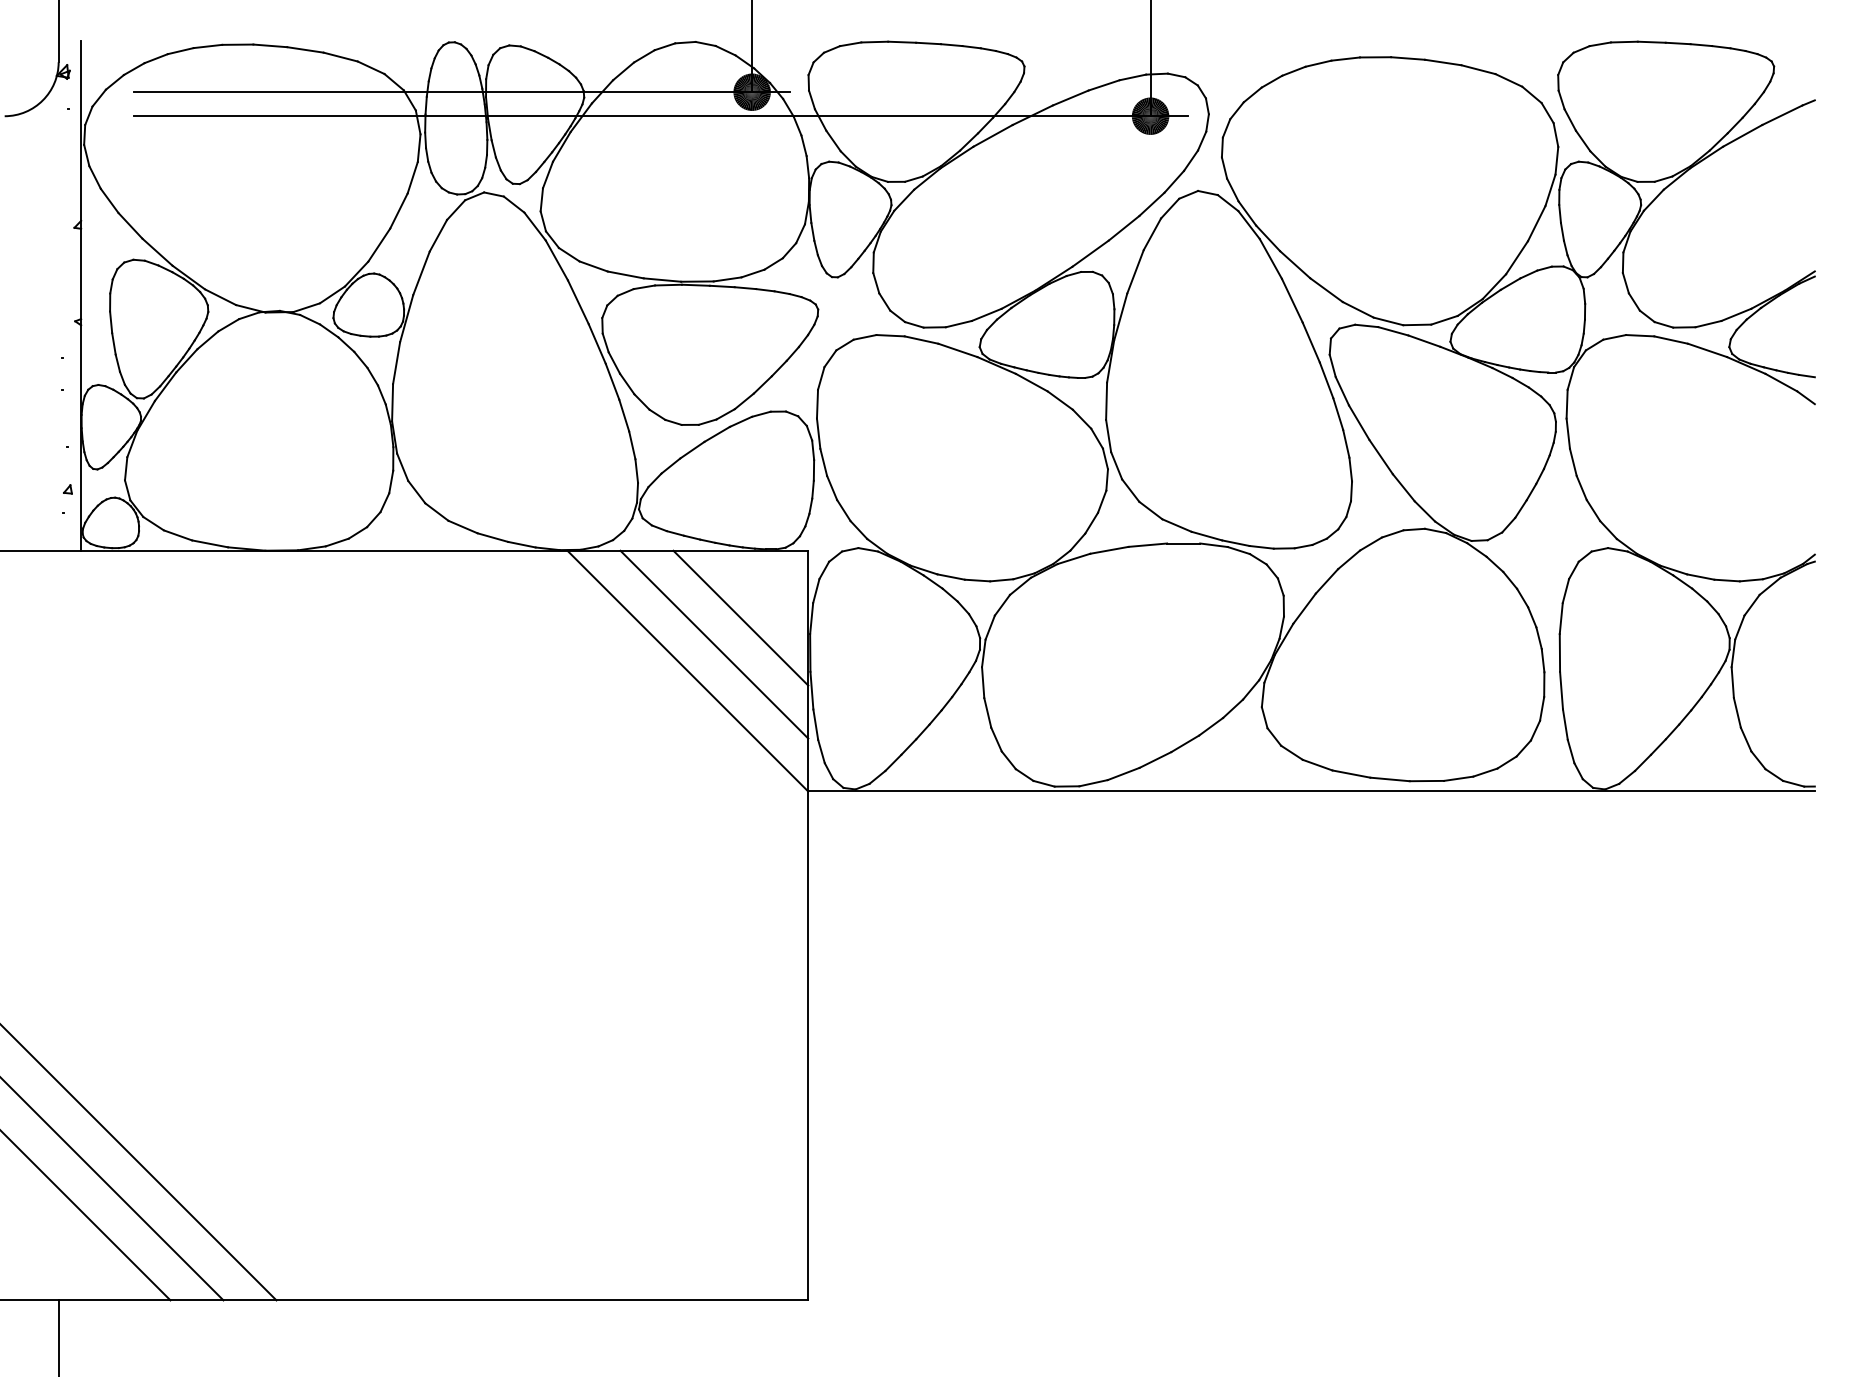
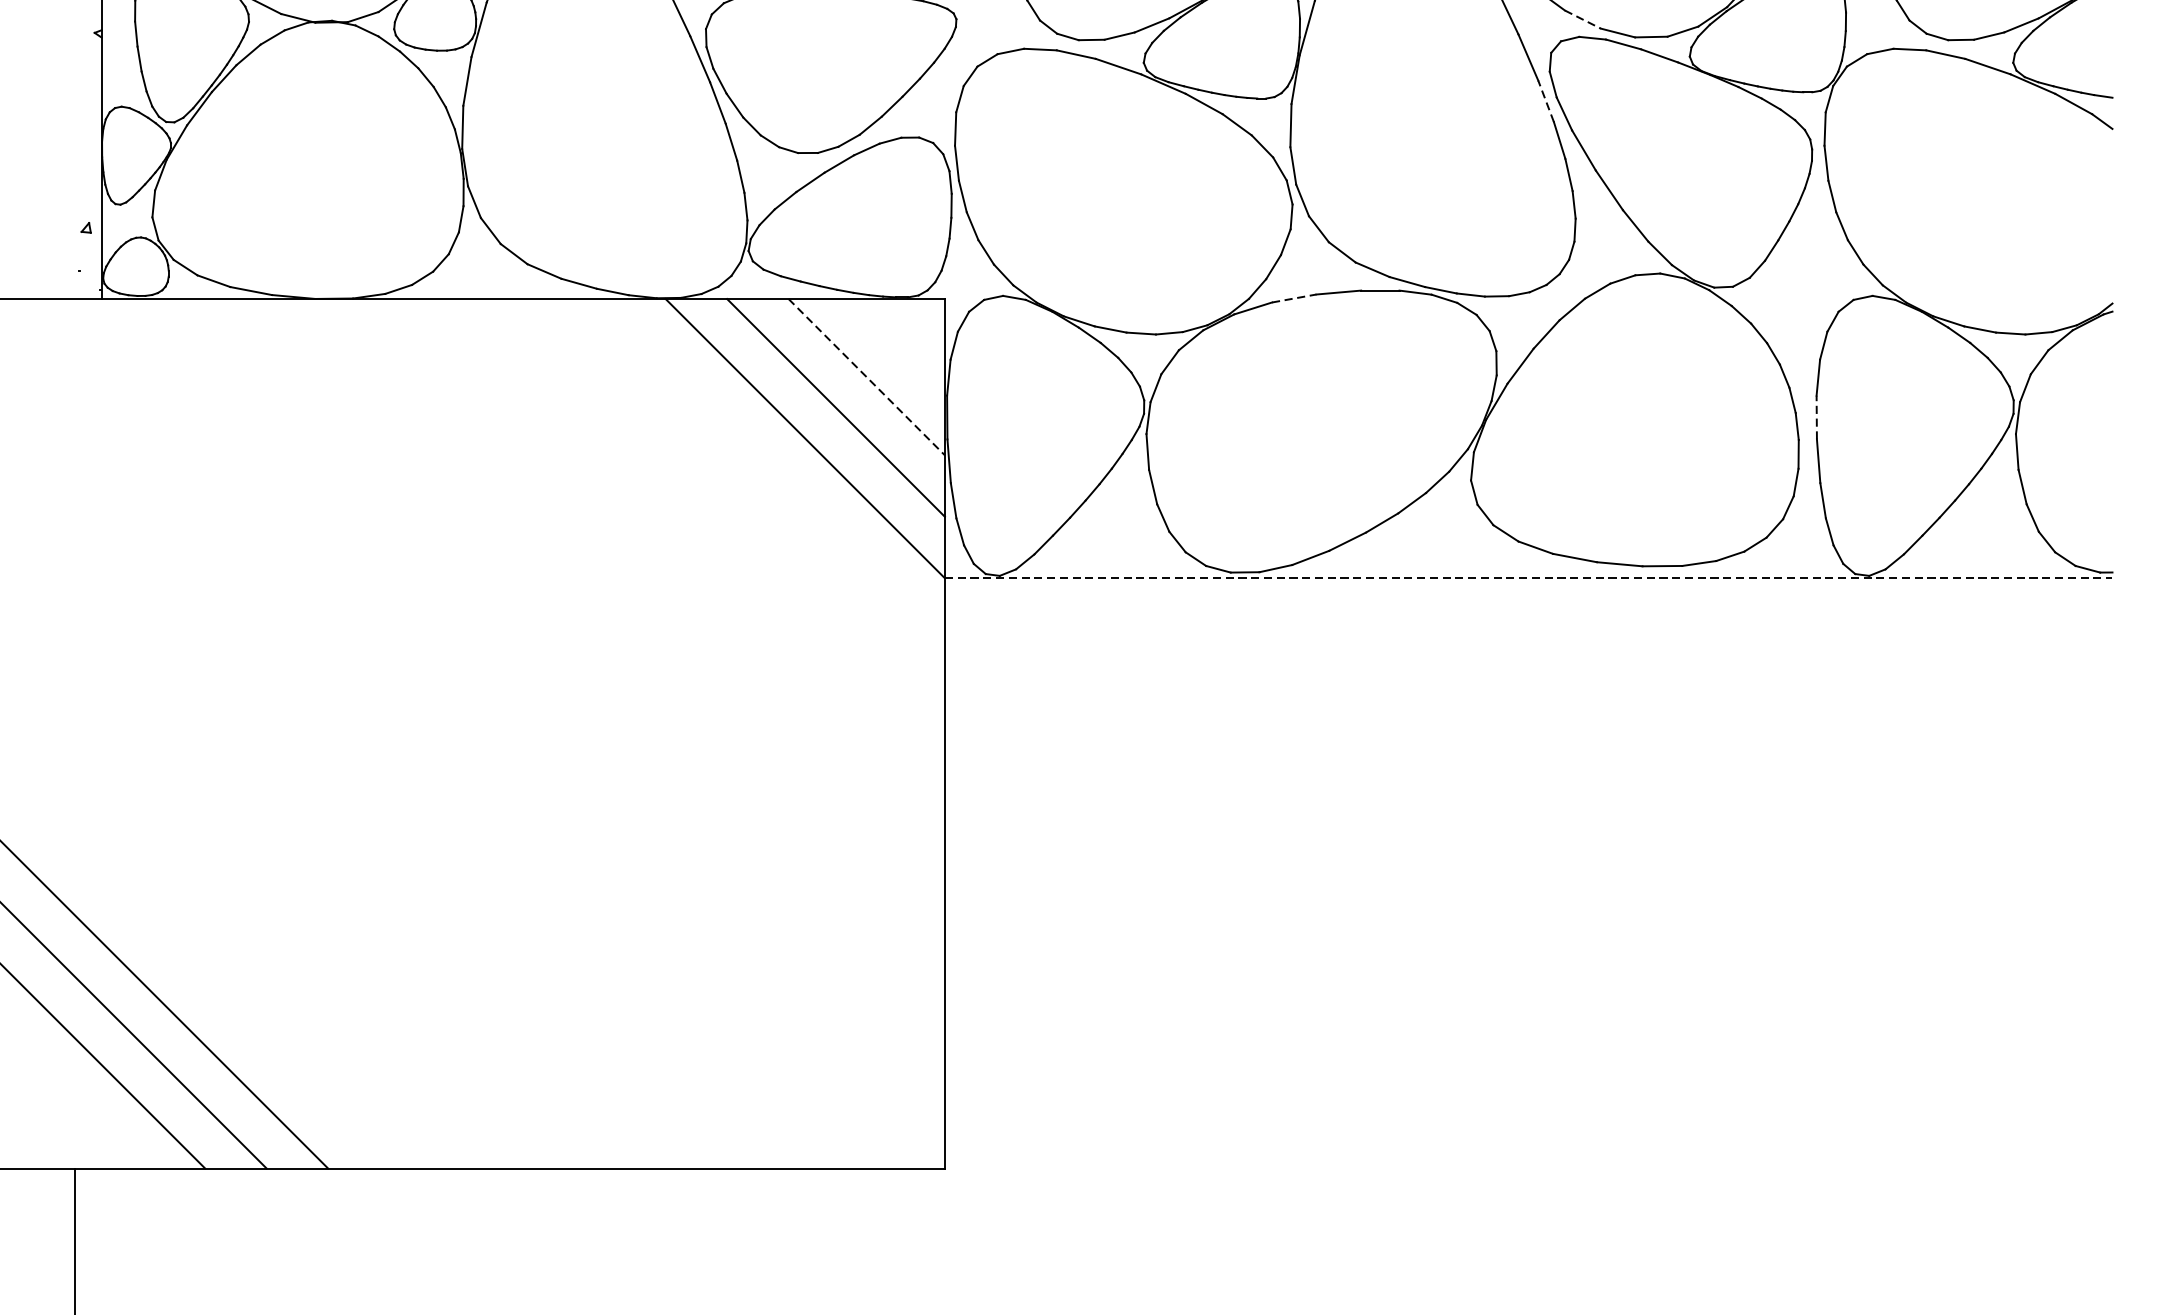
line: (1358, 310) -> (1583, 20), solid -> dashed
line: (1326, 379) -> (1546, 100), solid -> dashed
line: (1109, 550) -> (1294, 298), solid -> dashed
line: (741, 618) -> (867, 377), solid -> dashed
line: (1559, 652) -> (1816, 417), solid -> dashed
line: (1312, 790) -> (1529, 577), solid -> dashed

